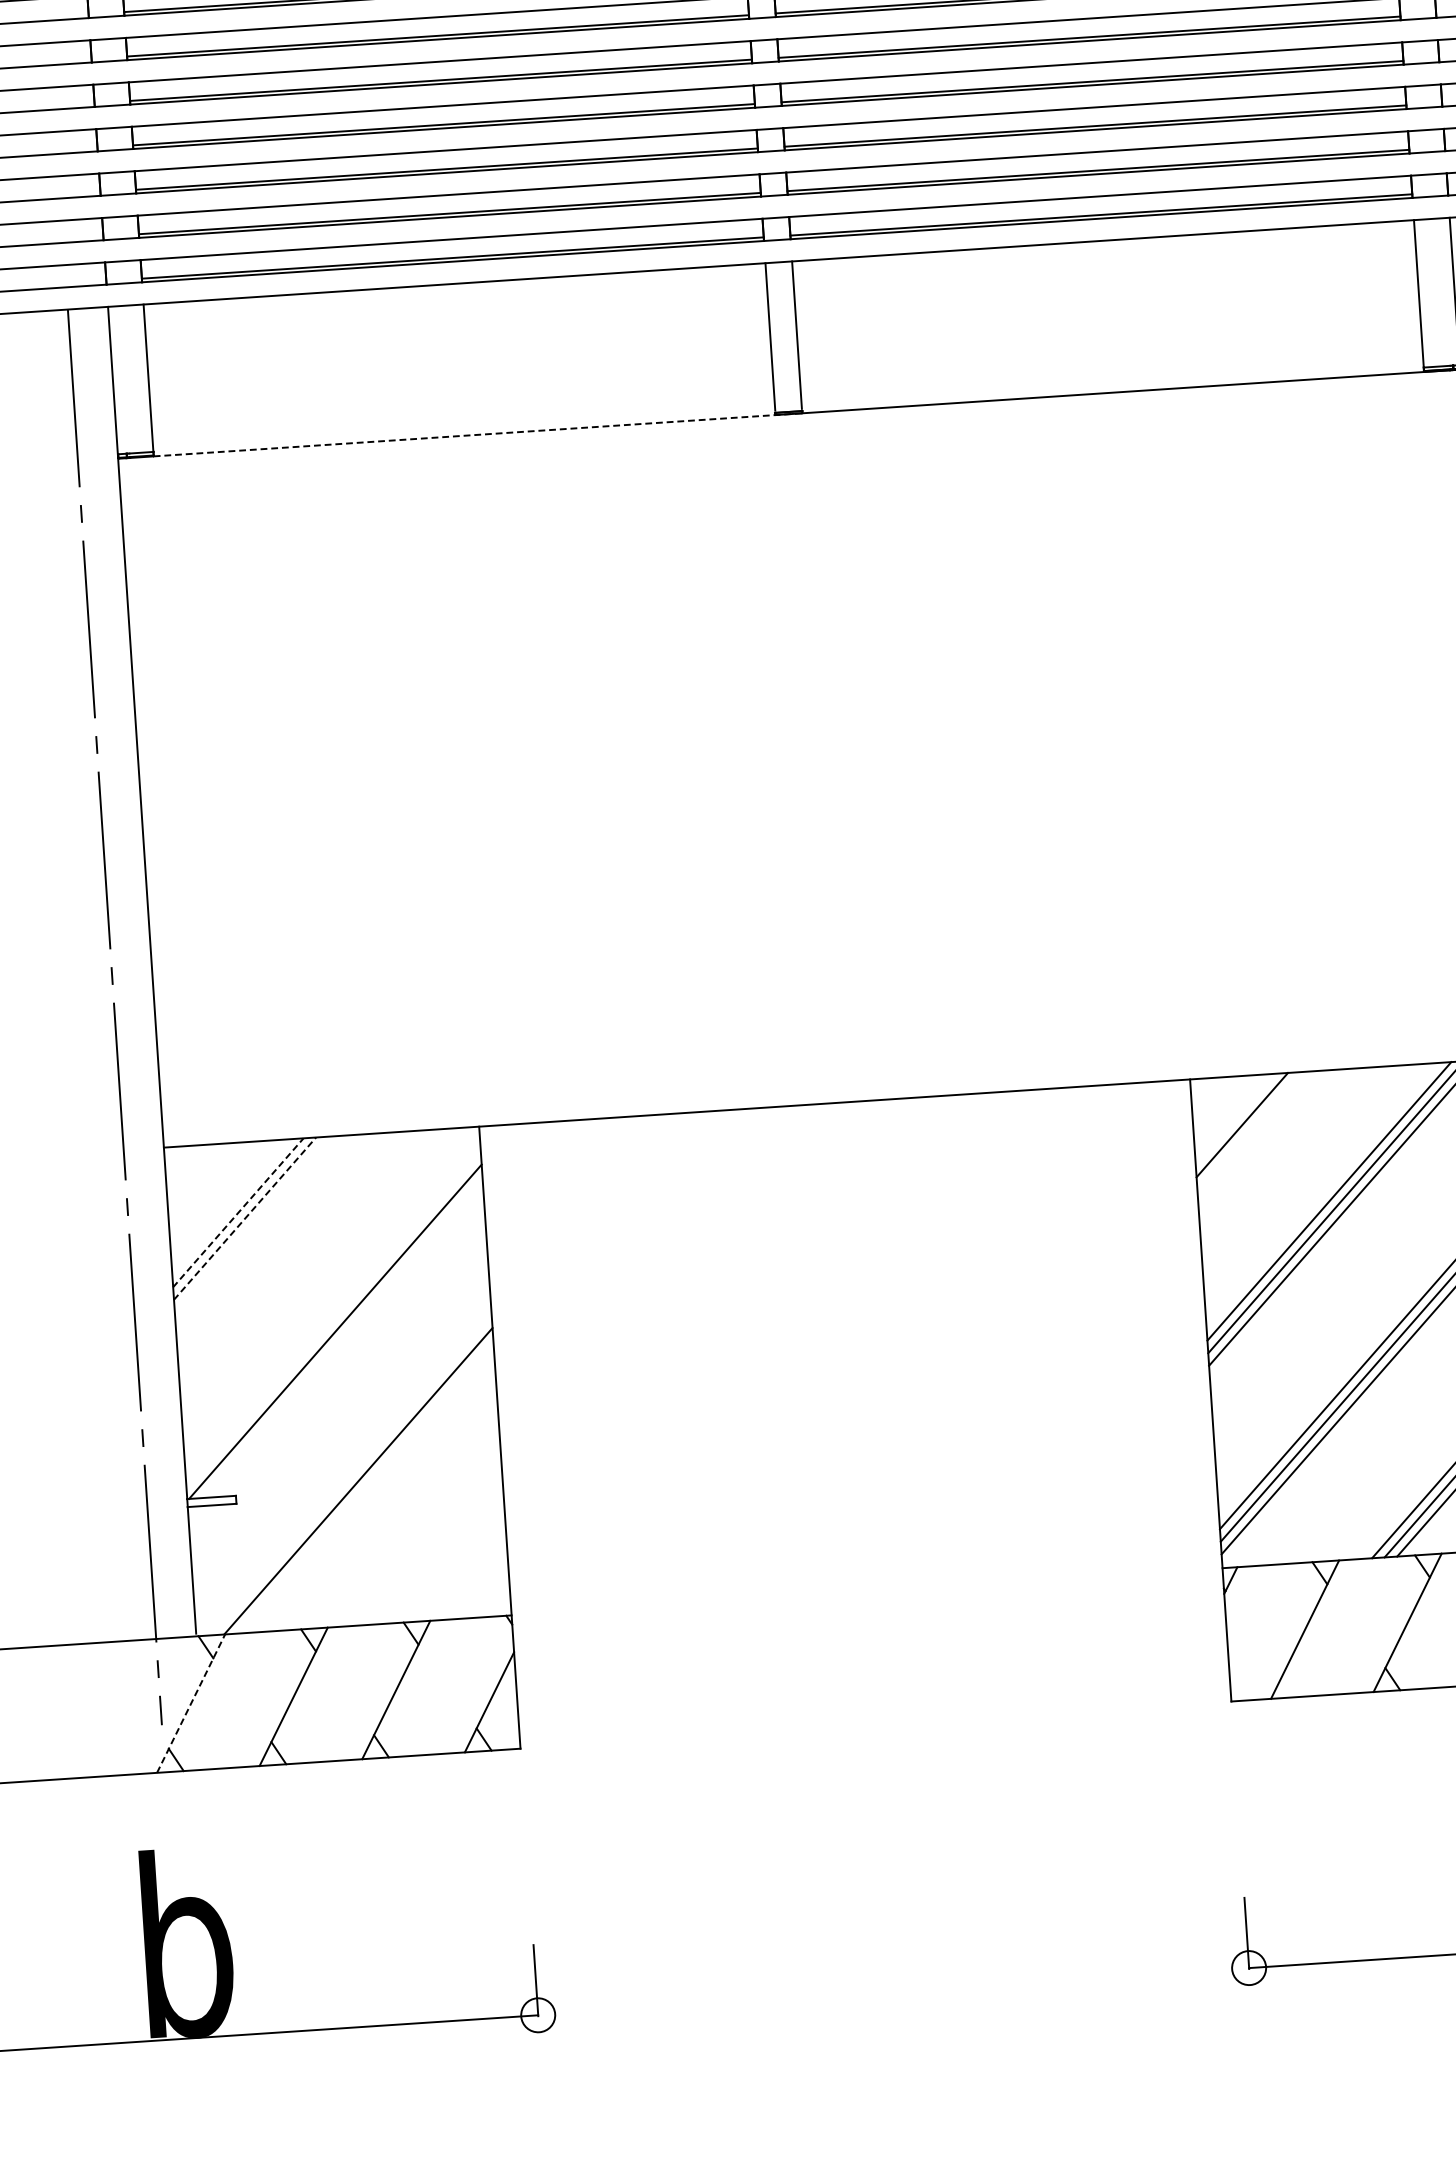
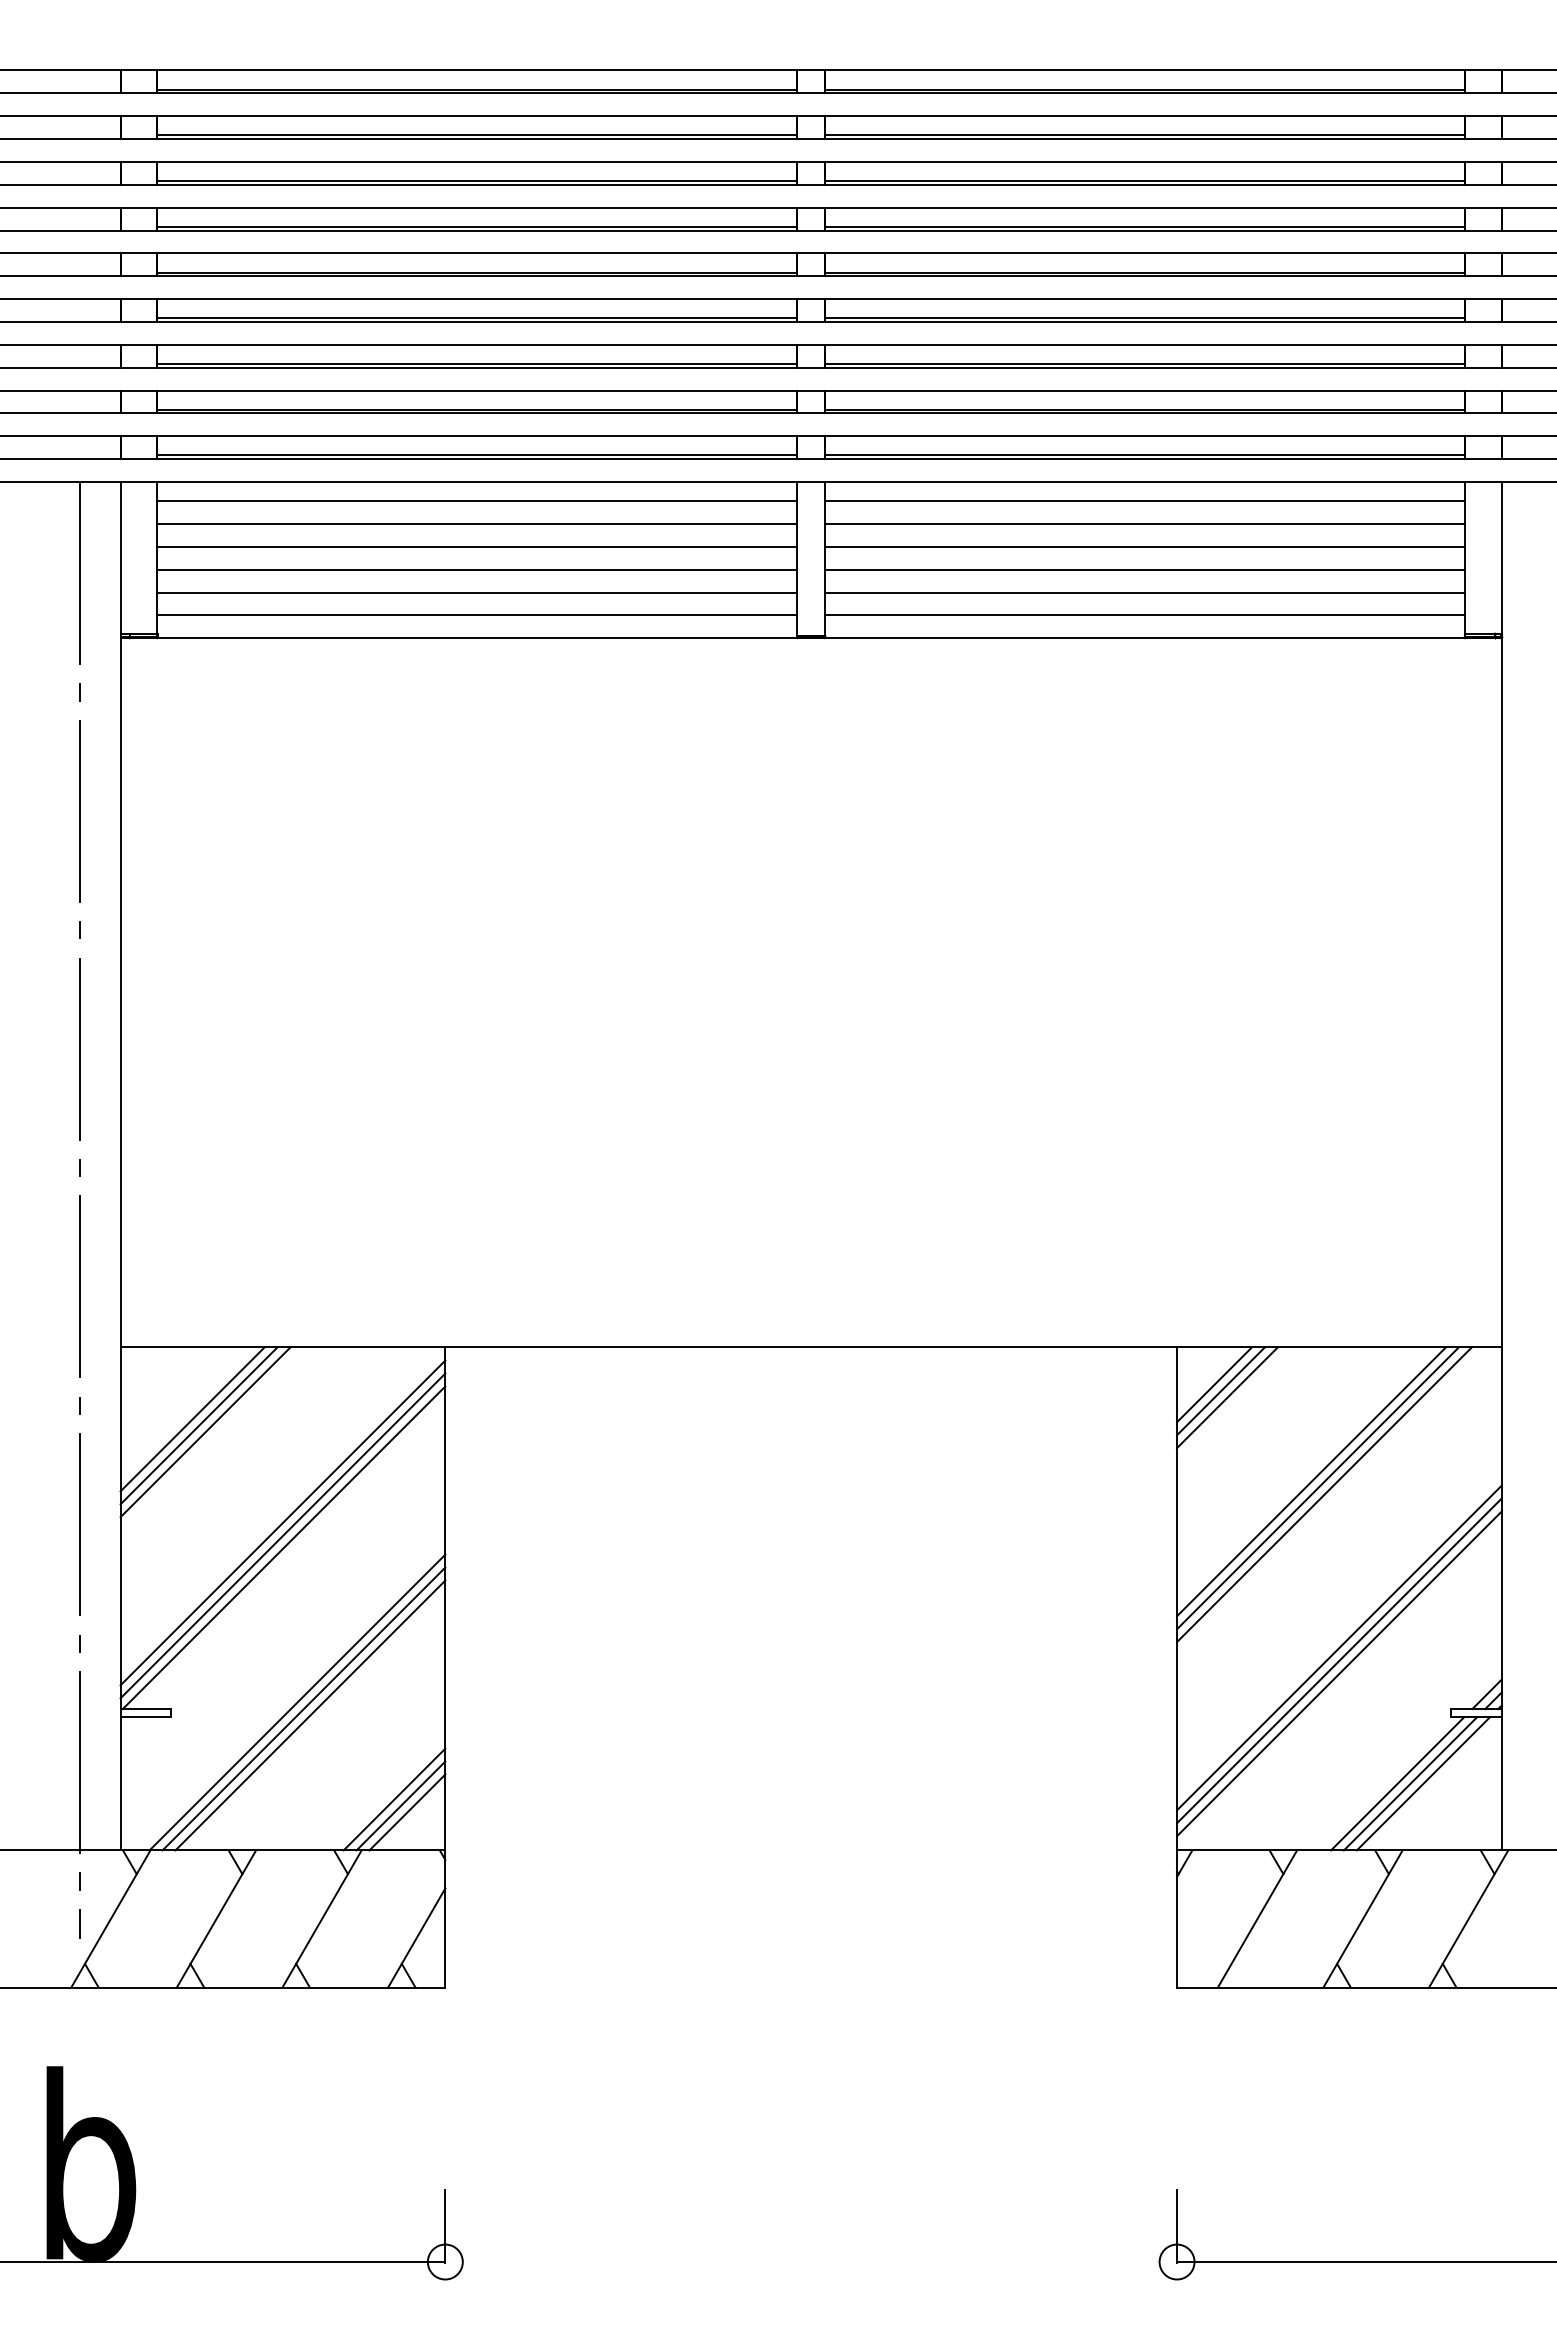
line: (1103, 259) -> (1144, 501), added
line: (1105, 282) -> (1144, 524), added
line: (455, 302) -> (477, 501), added
line: (1106, 303) -> (1144, 546), added
line: (457, 325) -> (477, 524), added
line: (1108, 325) -> (1144, 569), added
line: (458, 346) -> (477, 546), added
line: (1109, 348) -> (1144, 592), added
line: (460, 368) -> (477, 569), added
line: (1111, 370) -> (1144, 615), added
line: (461, 391) -> (477, 592), added
line: (463, 413) -> (477, 615), added
line: (478, 434) -> (491, 638), dashed -> solid
line: (1228, 1113) -> (1214, 1384), added
line: (1235, 1119) -> (1220, 1391), added
line: (238, 1213) -> (192, 1419), dashed -> solid
line: (245, 1218) -> (199, 1425), dashed -> solid
line: (251, 1224) -> (205, 1432), added
line: (332, 1307) -> (282, 1522), added
line: (333, 1319) -> (282, 1535), added
line: (364, 1486) -> (303, 1708), added
line: (371, 1493) -> (310, 1715), added
line: (458, 1569) -> (394, 1799), added
line: (465, 1574) -> (400, 1805), added
line: (472, 1580) -> (407, 1812), added
line: (191, 1703) -> (111, 1918), dashed -> solid

